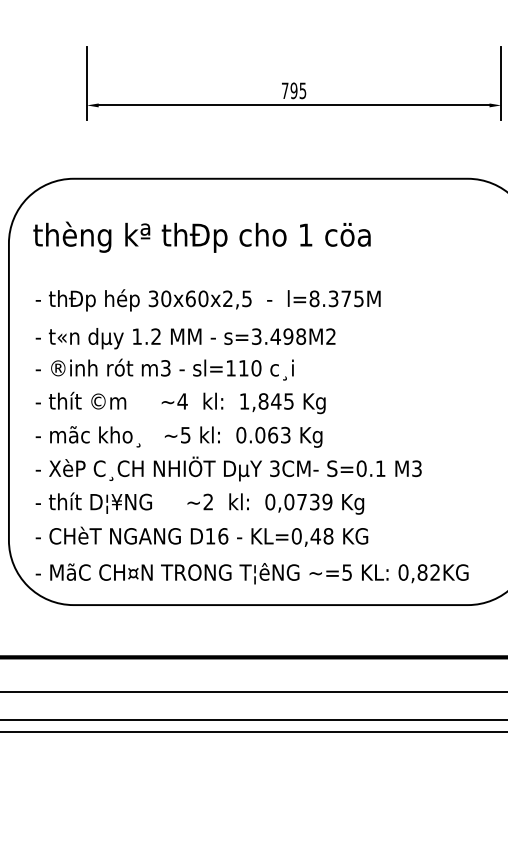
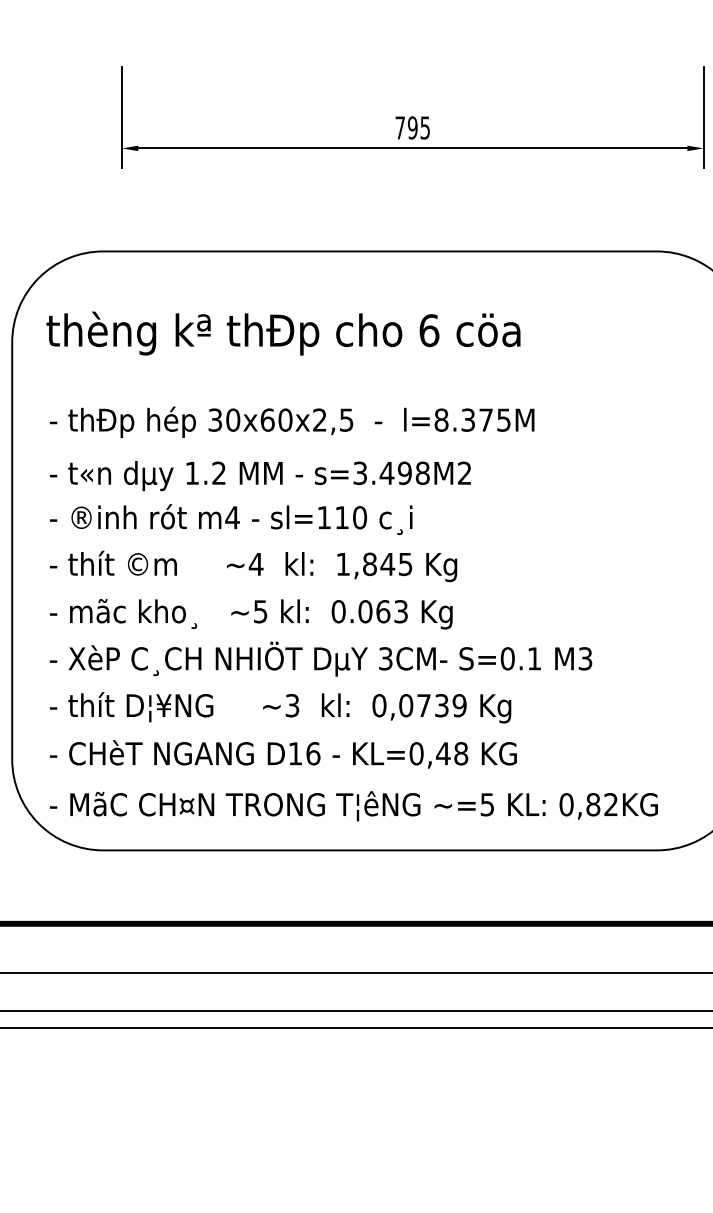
text: (305, 235) -> (429, 330), 1 -> 6
text: (165, 368) -> (232, 517), m3 -> m4
text: (208, 501) -> (292, 705), ~2 -> ~3

